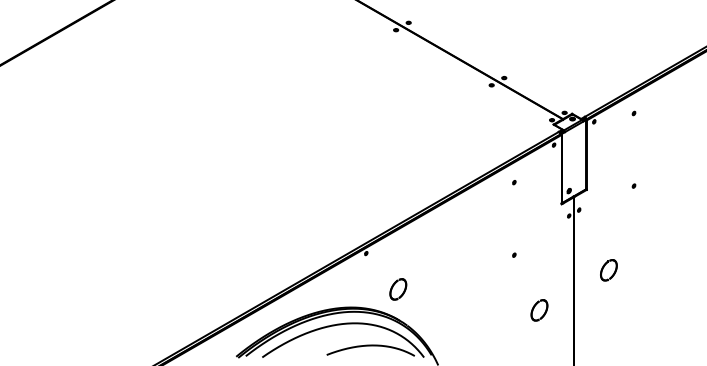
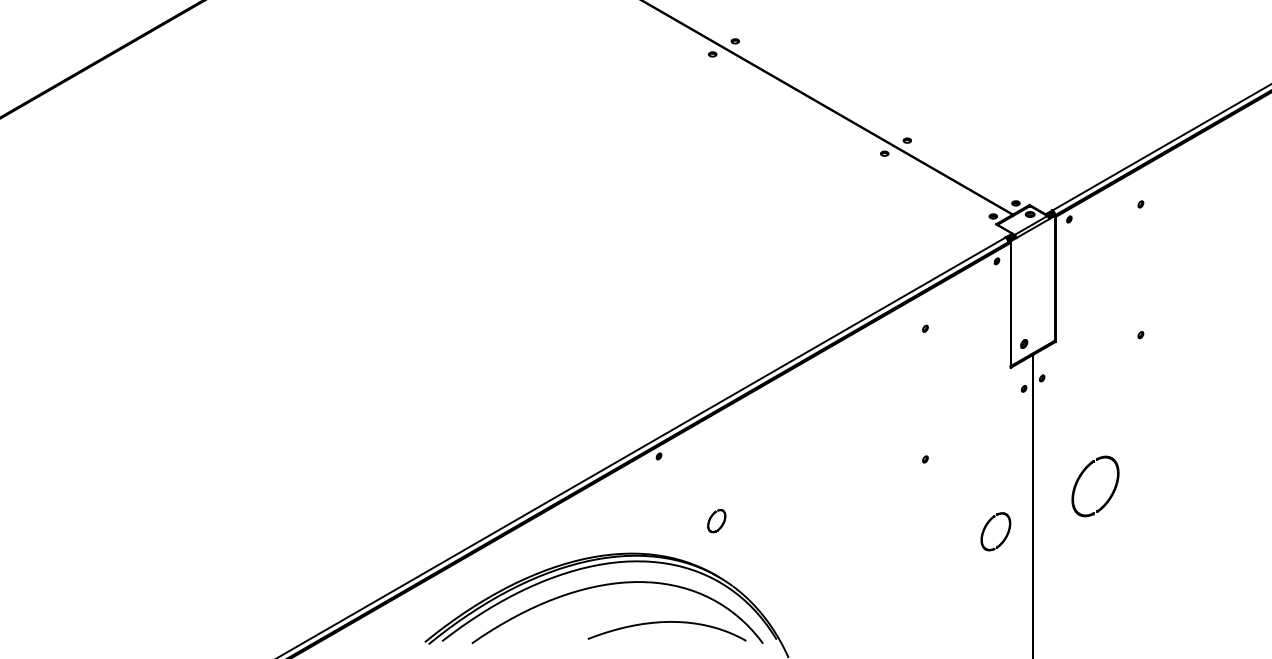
part: (608, 270) -> (1094, 486), size x1.6
part: (398, 289) -> (716, 521), size x0.6
part: (539, 310) -> (995, 531), moved

